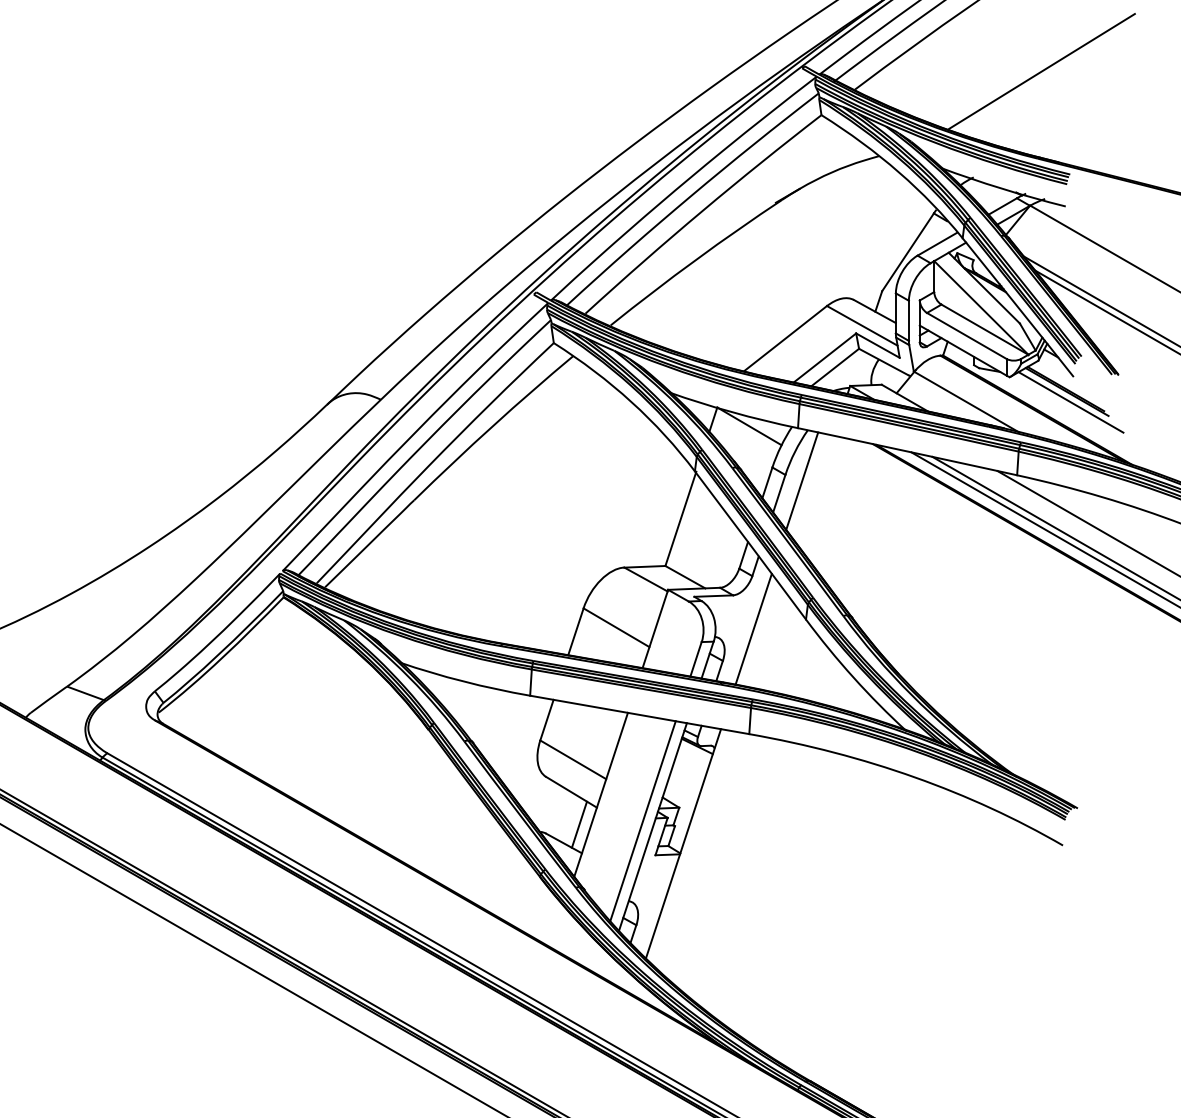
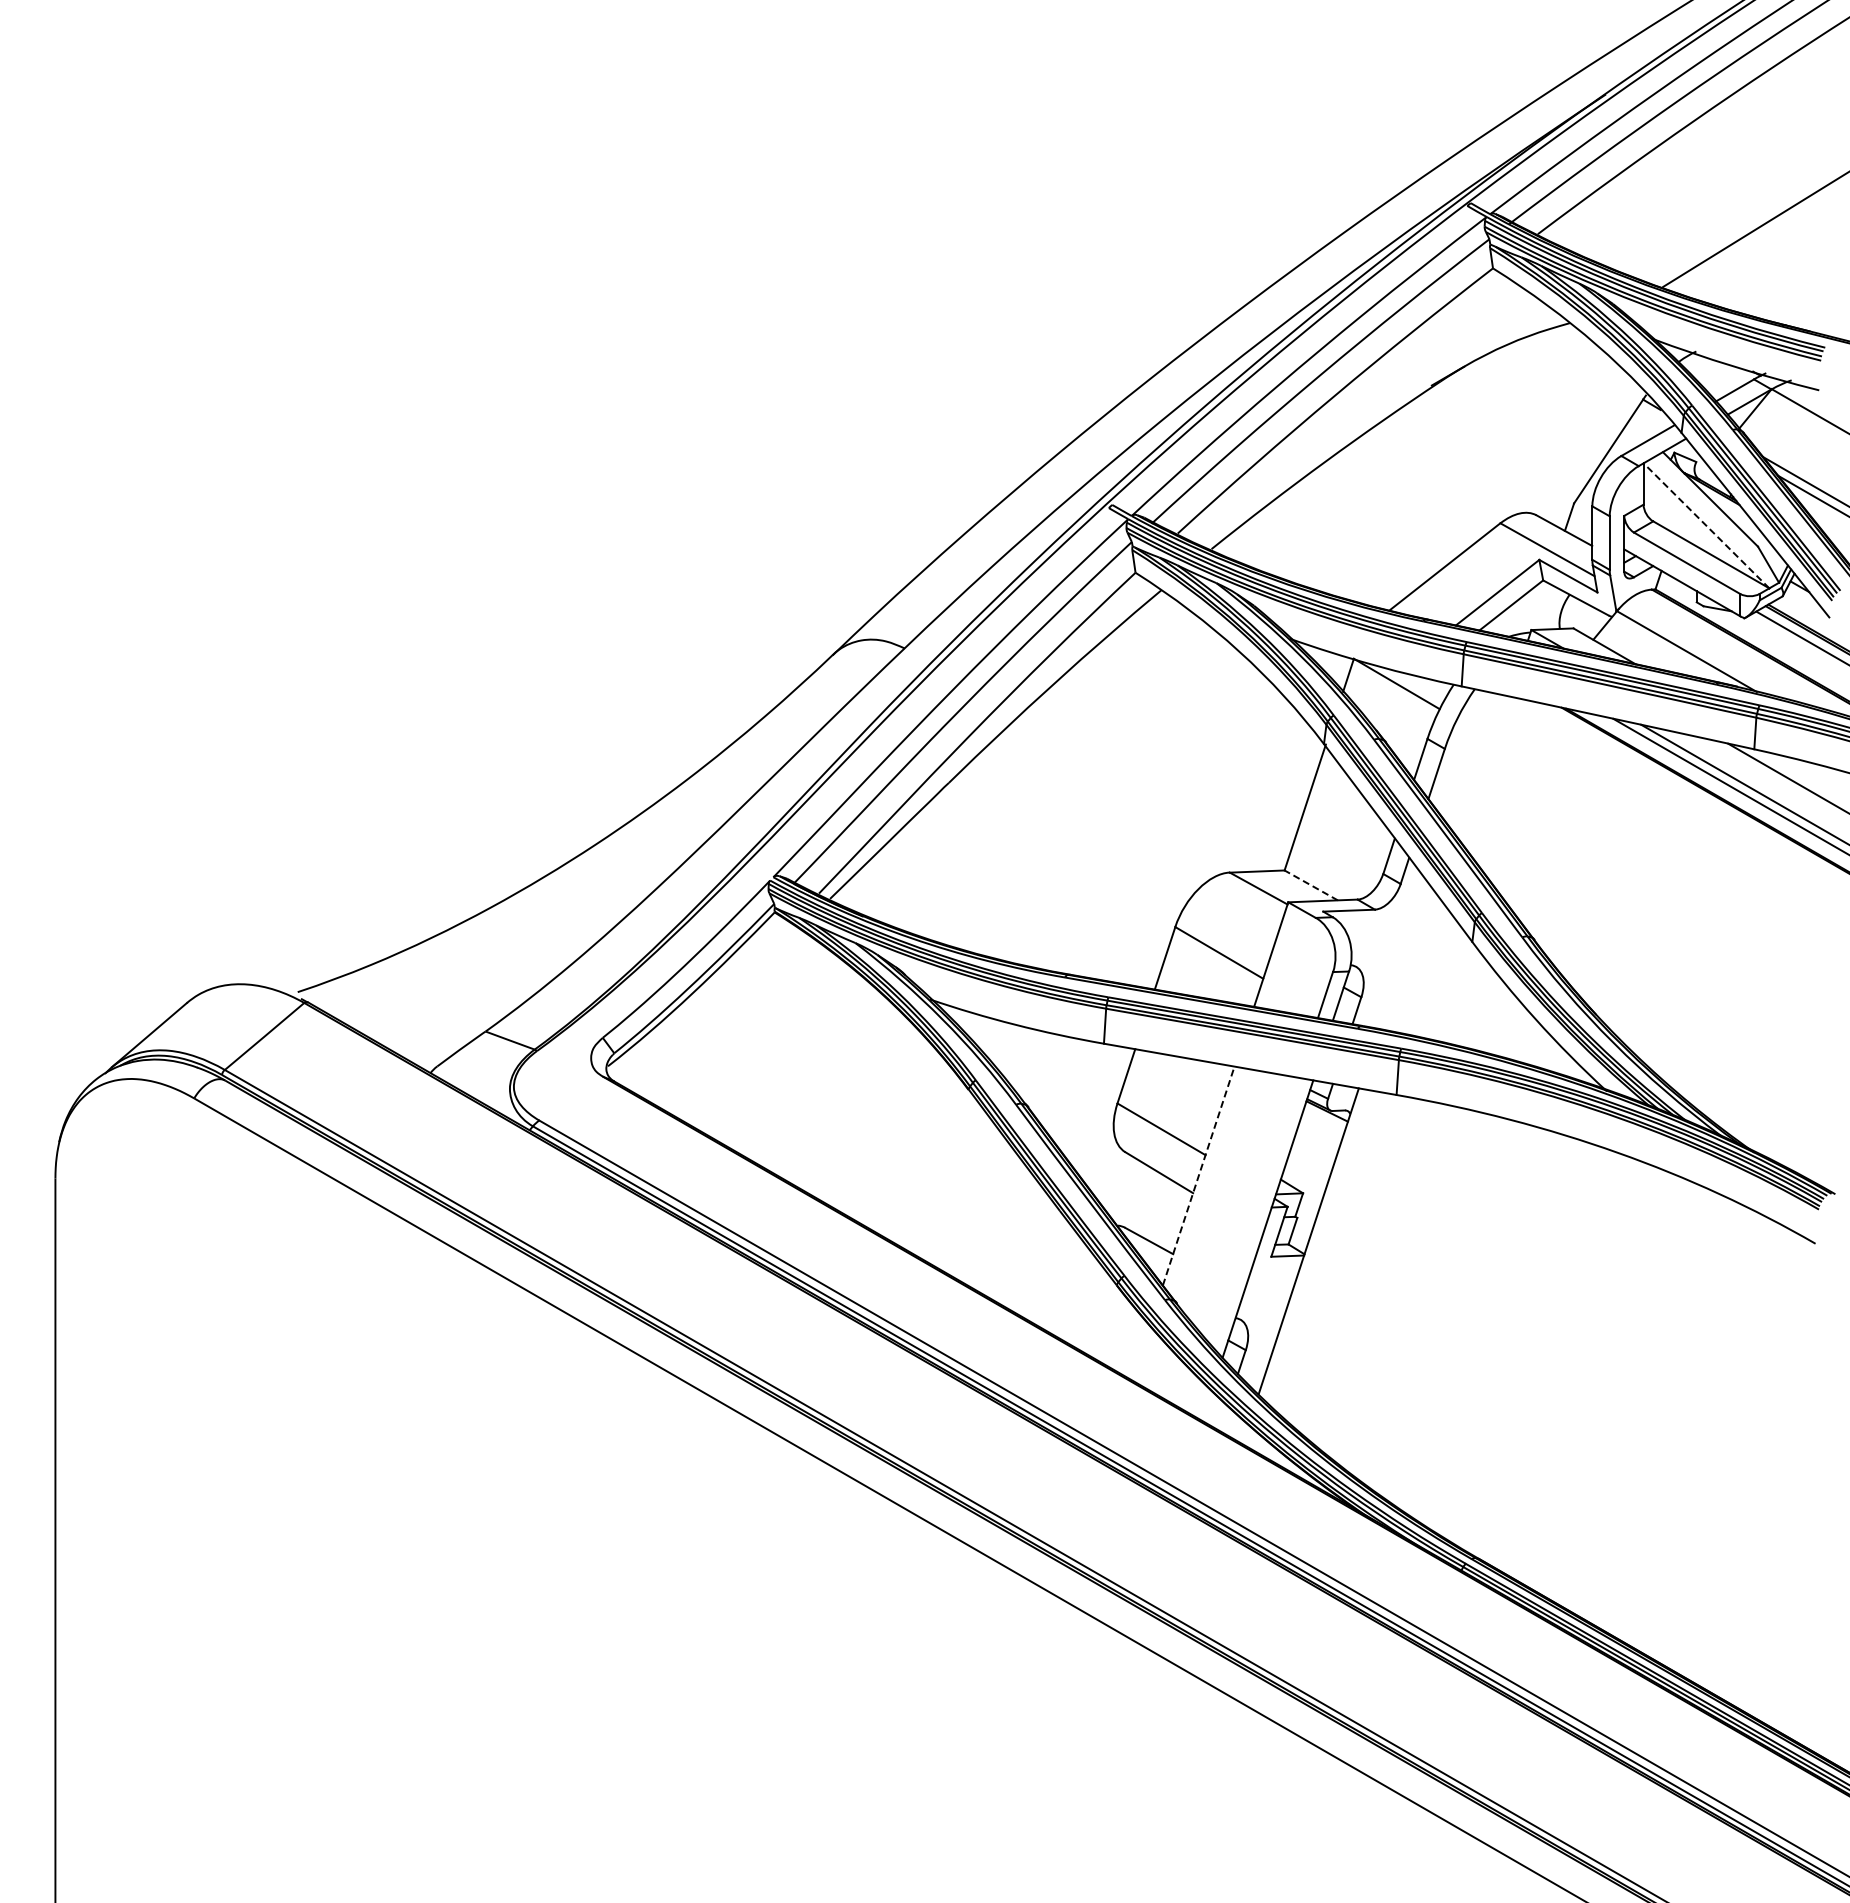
line: (981, 307) -> (1706, 525), solid -> dashed
line: (801, 481) -> (1466, 757), removed
line: (685, 577) -> (1311, 885), solid -> dashed
line: (753, 629) -> (1402, 955), removed
line: (600, 794) -> (1198, 1175), solid -> dashed
line: (642, 820) -> (1254, 1210), removed
line: (579, 824) -> (1169, 1215), removed

